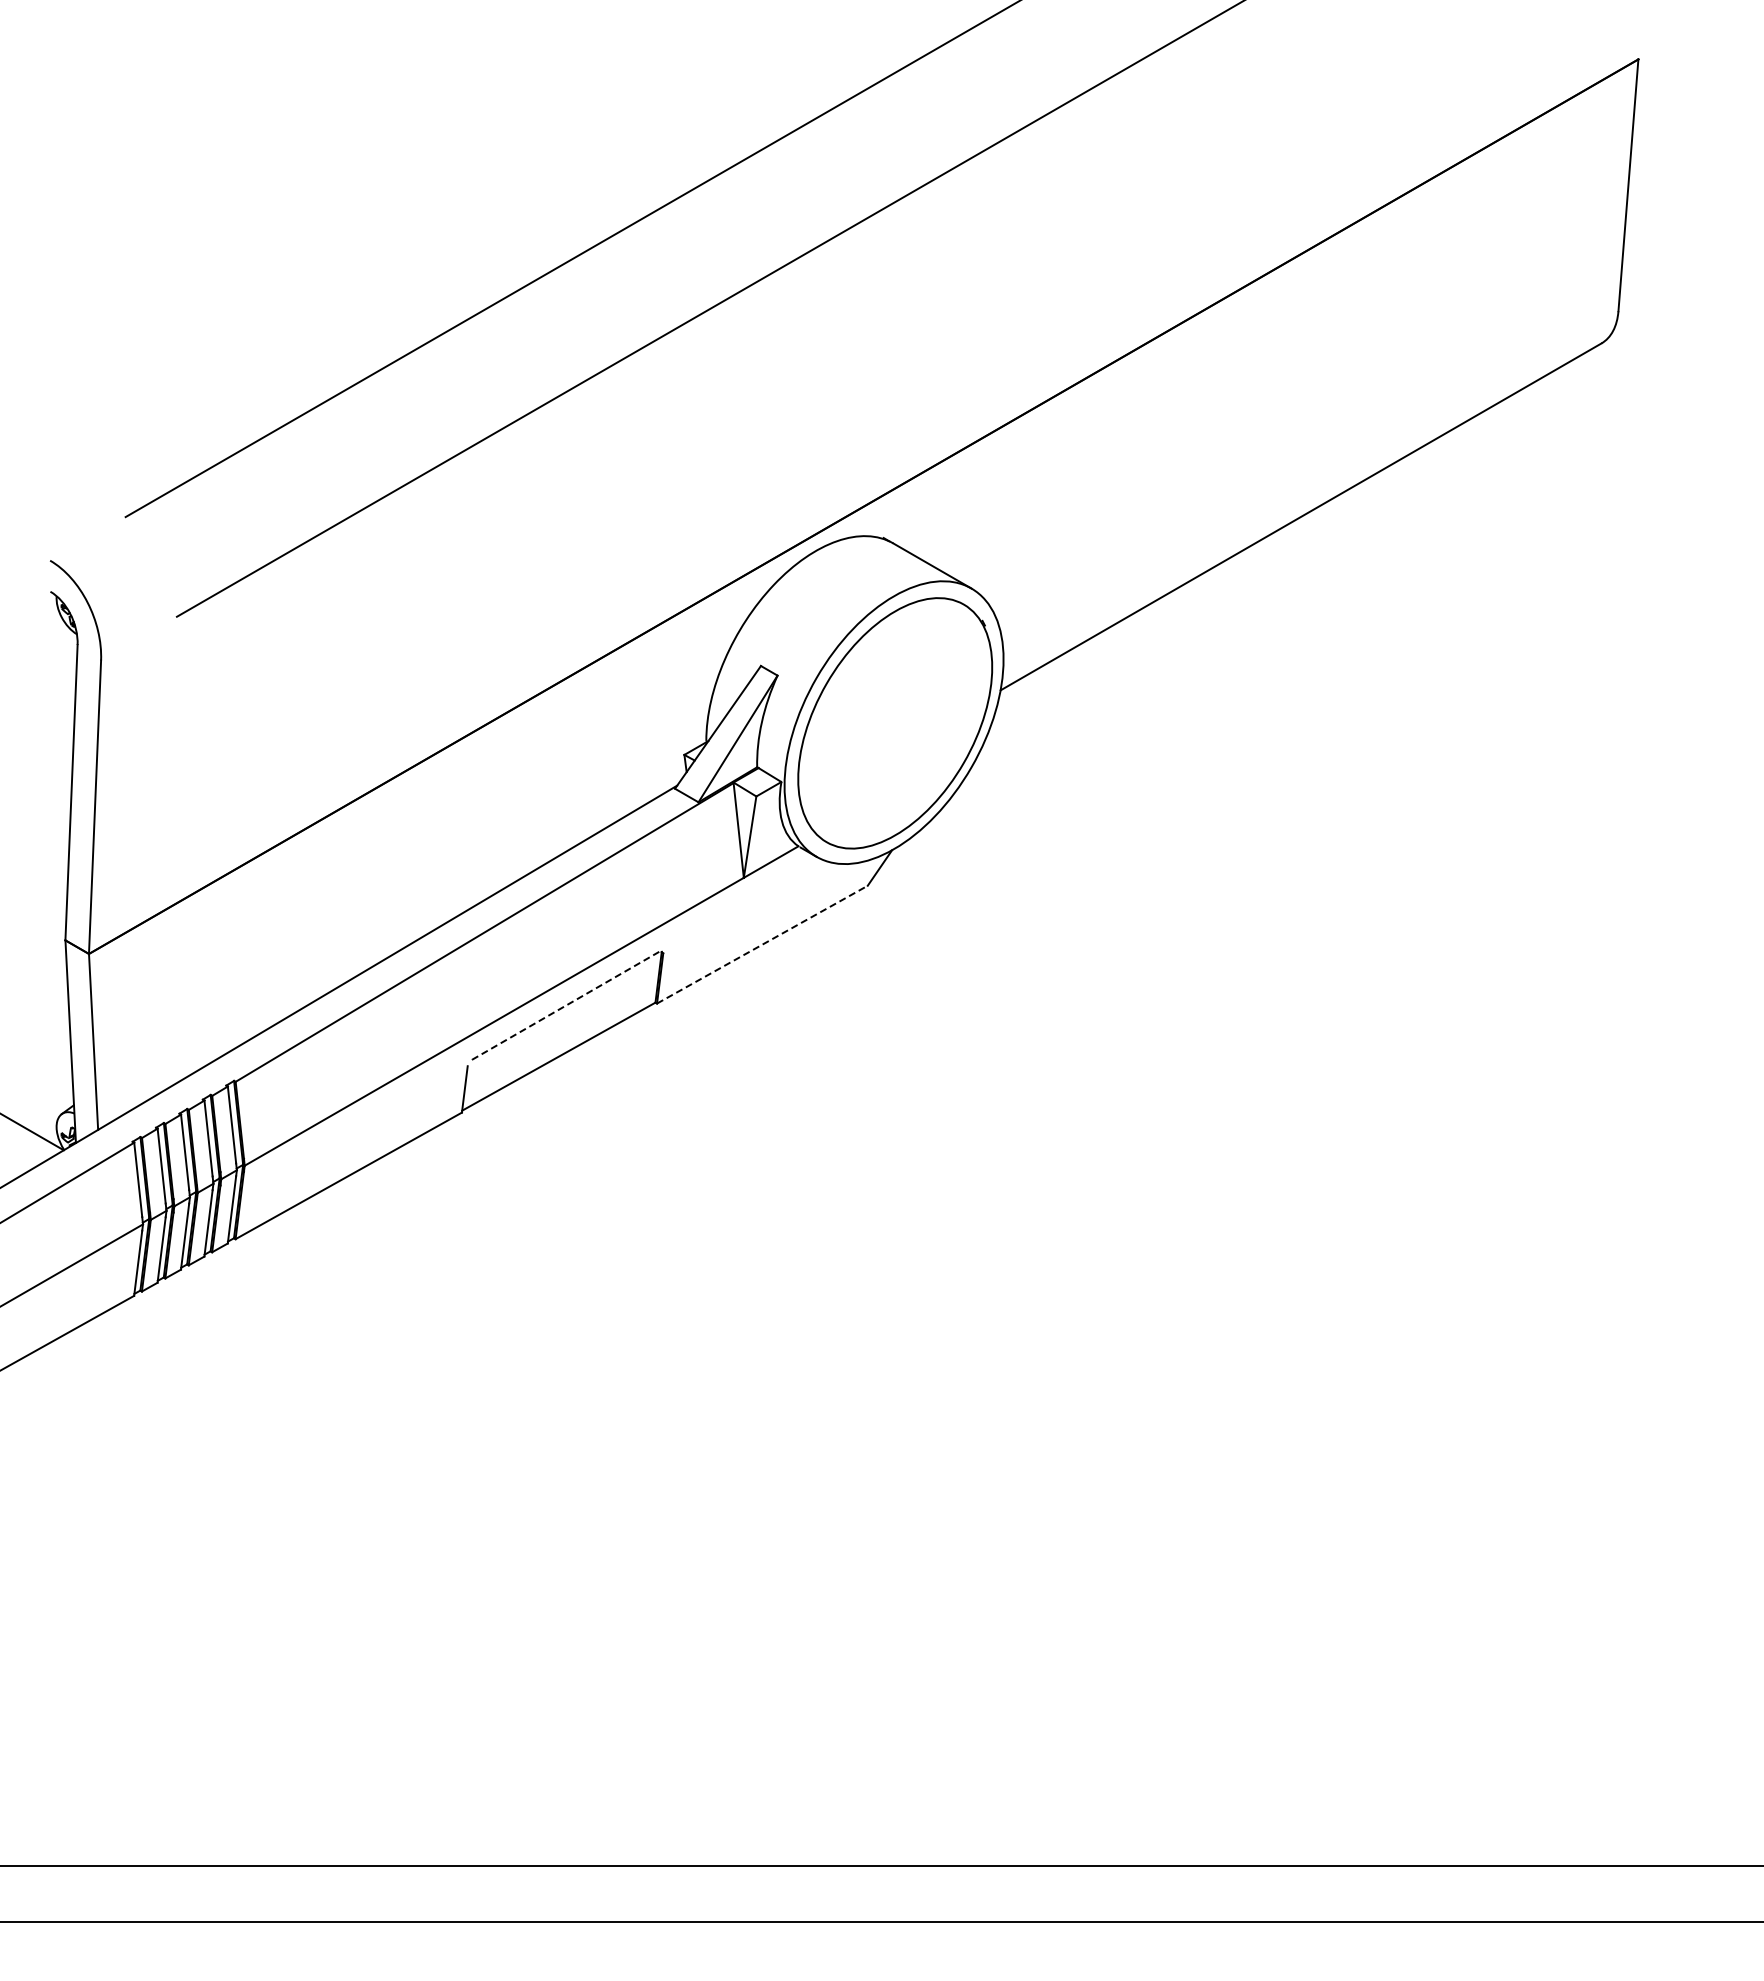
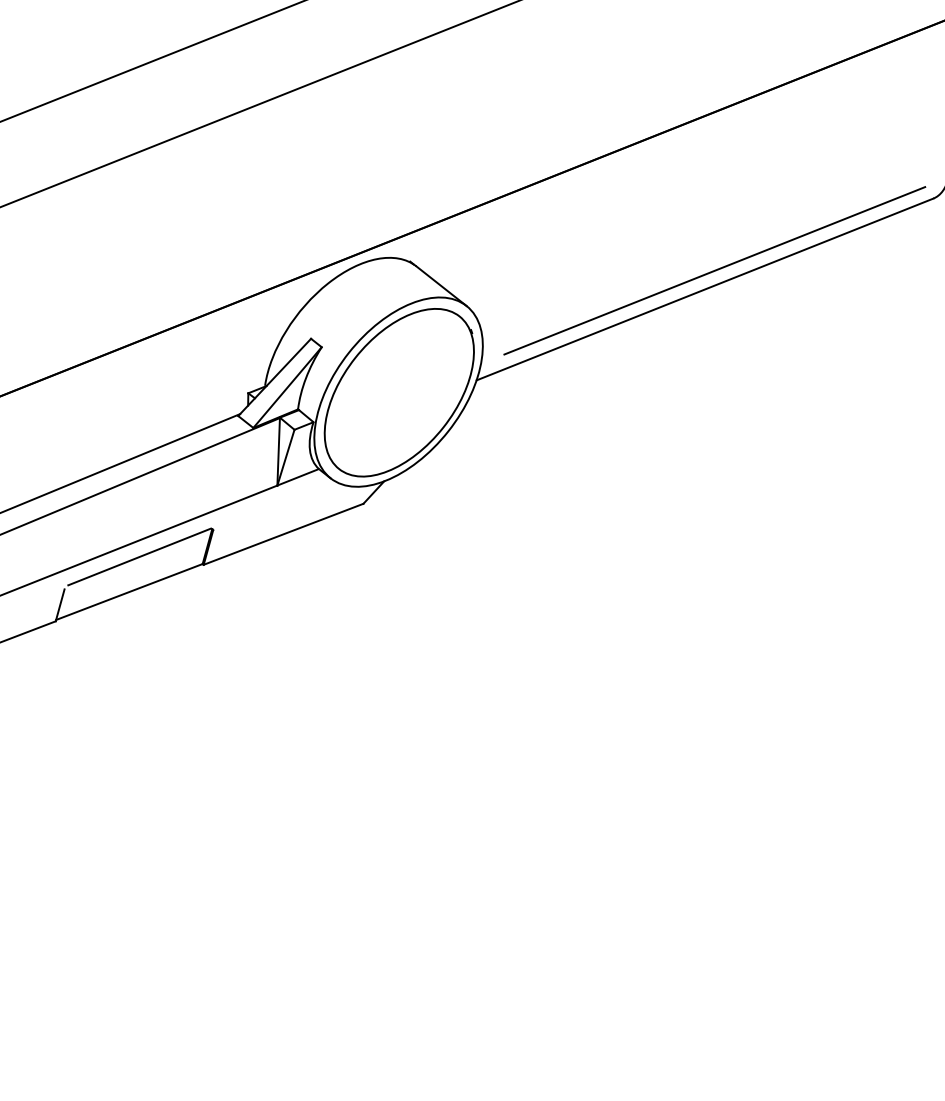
line: (1310, 488) -> (714, 270), added
line: (762, 944) -> (283, 534), dashed -> solid
line: (566, 1005) -> (140, 556), dashed -> solid

